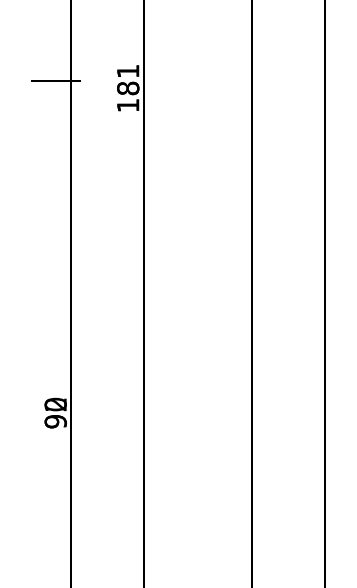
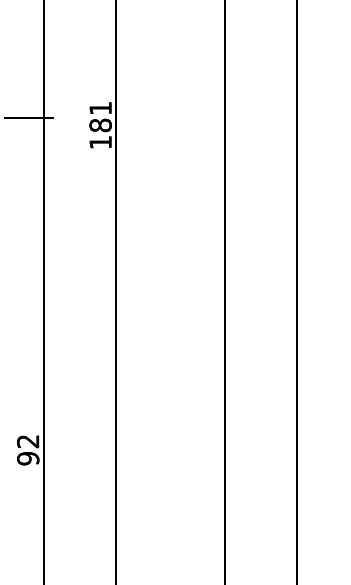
text: (55, 404) -> (27, 441), 90 -> 92

